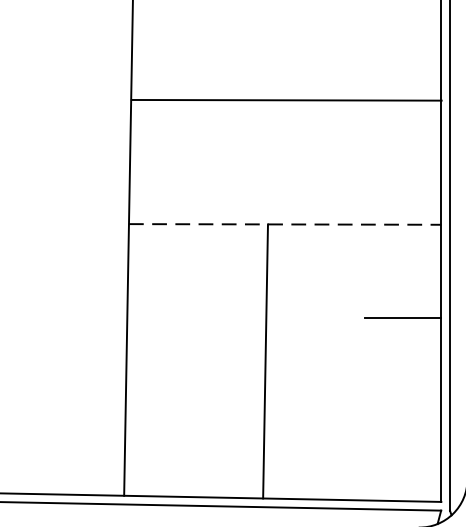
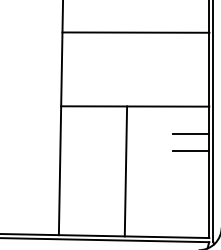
line: (285, 100) -> (135, 32), moved
line: (285, 224) -> (135, 106), dashed -> solid
line: (403, 283) -> (191, 134), added

